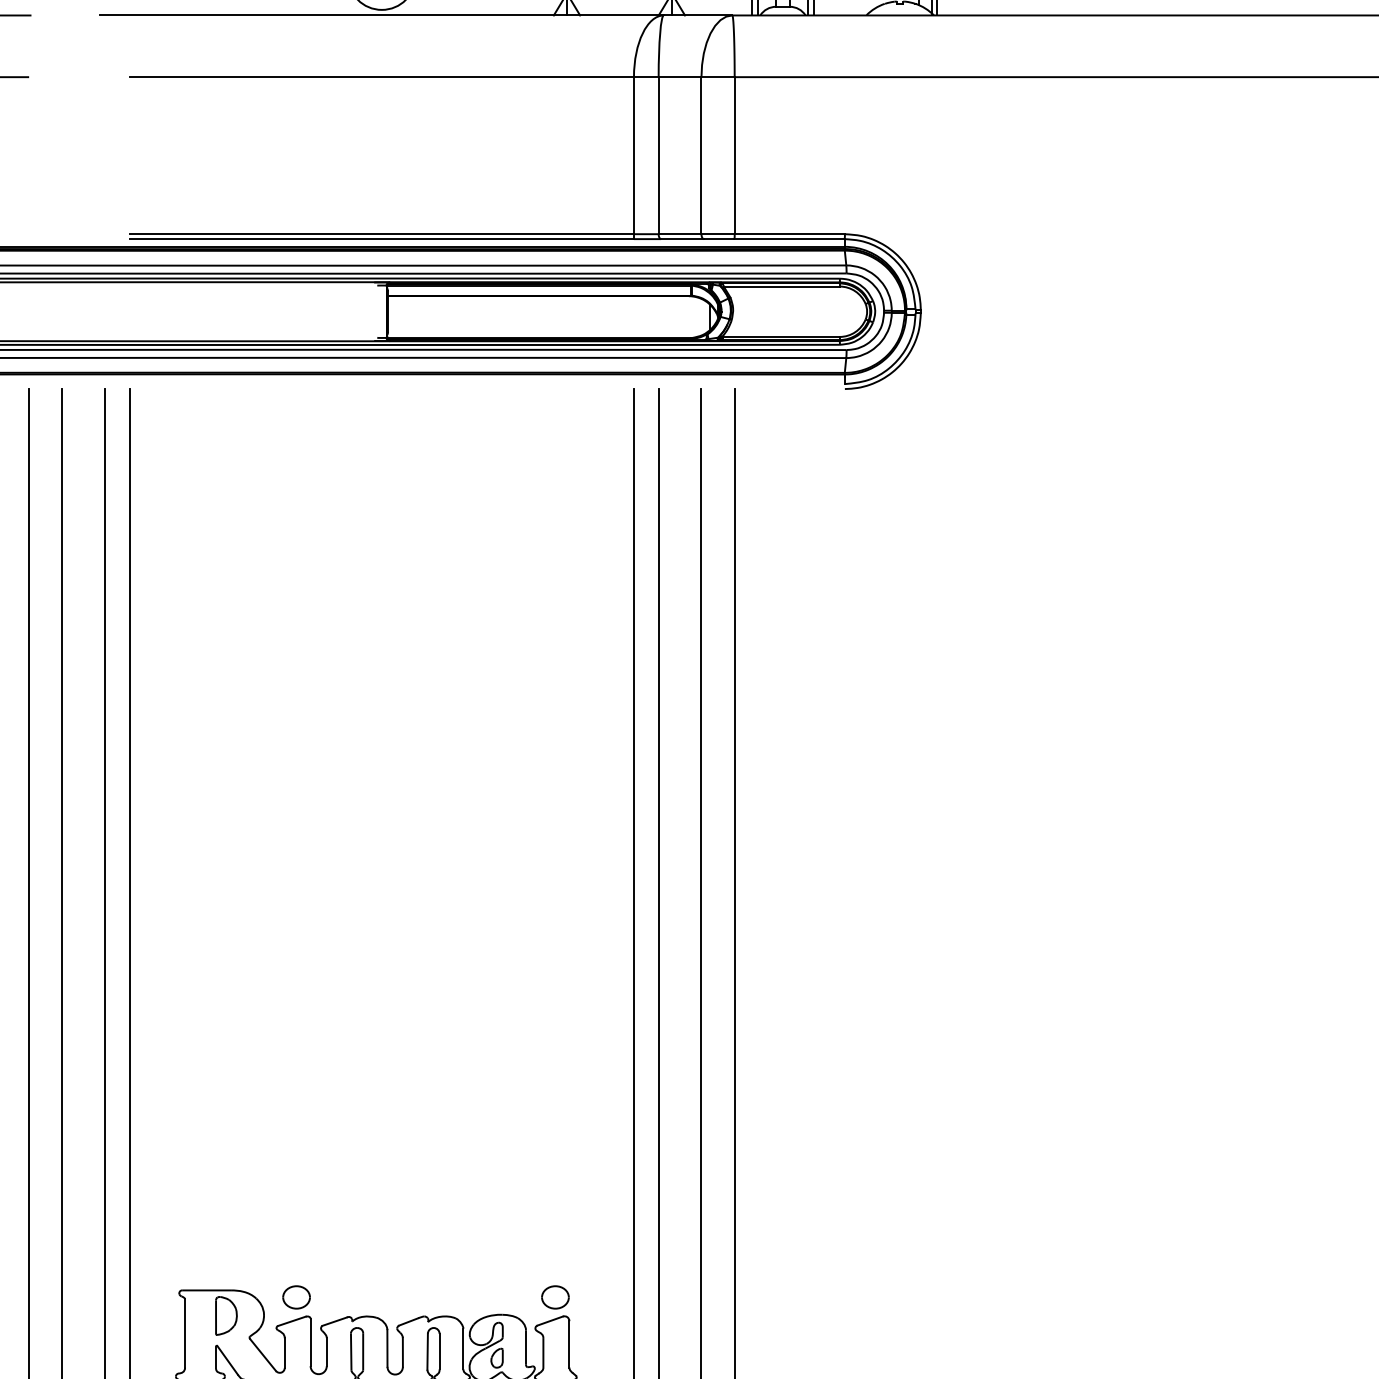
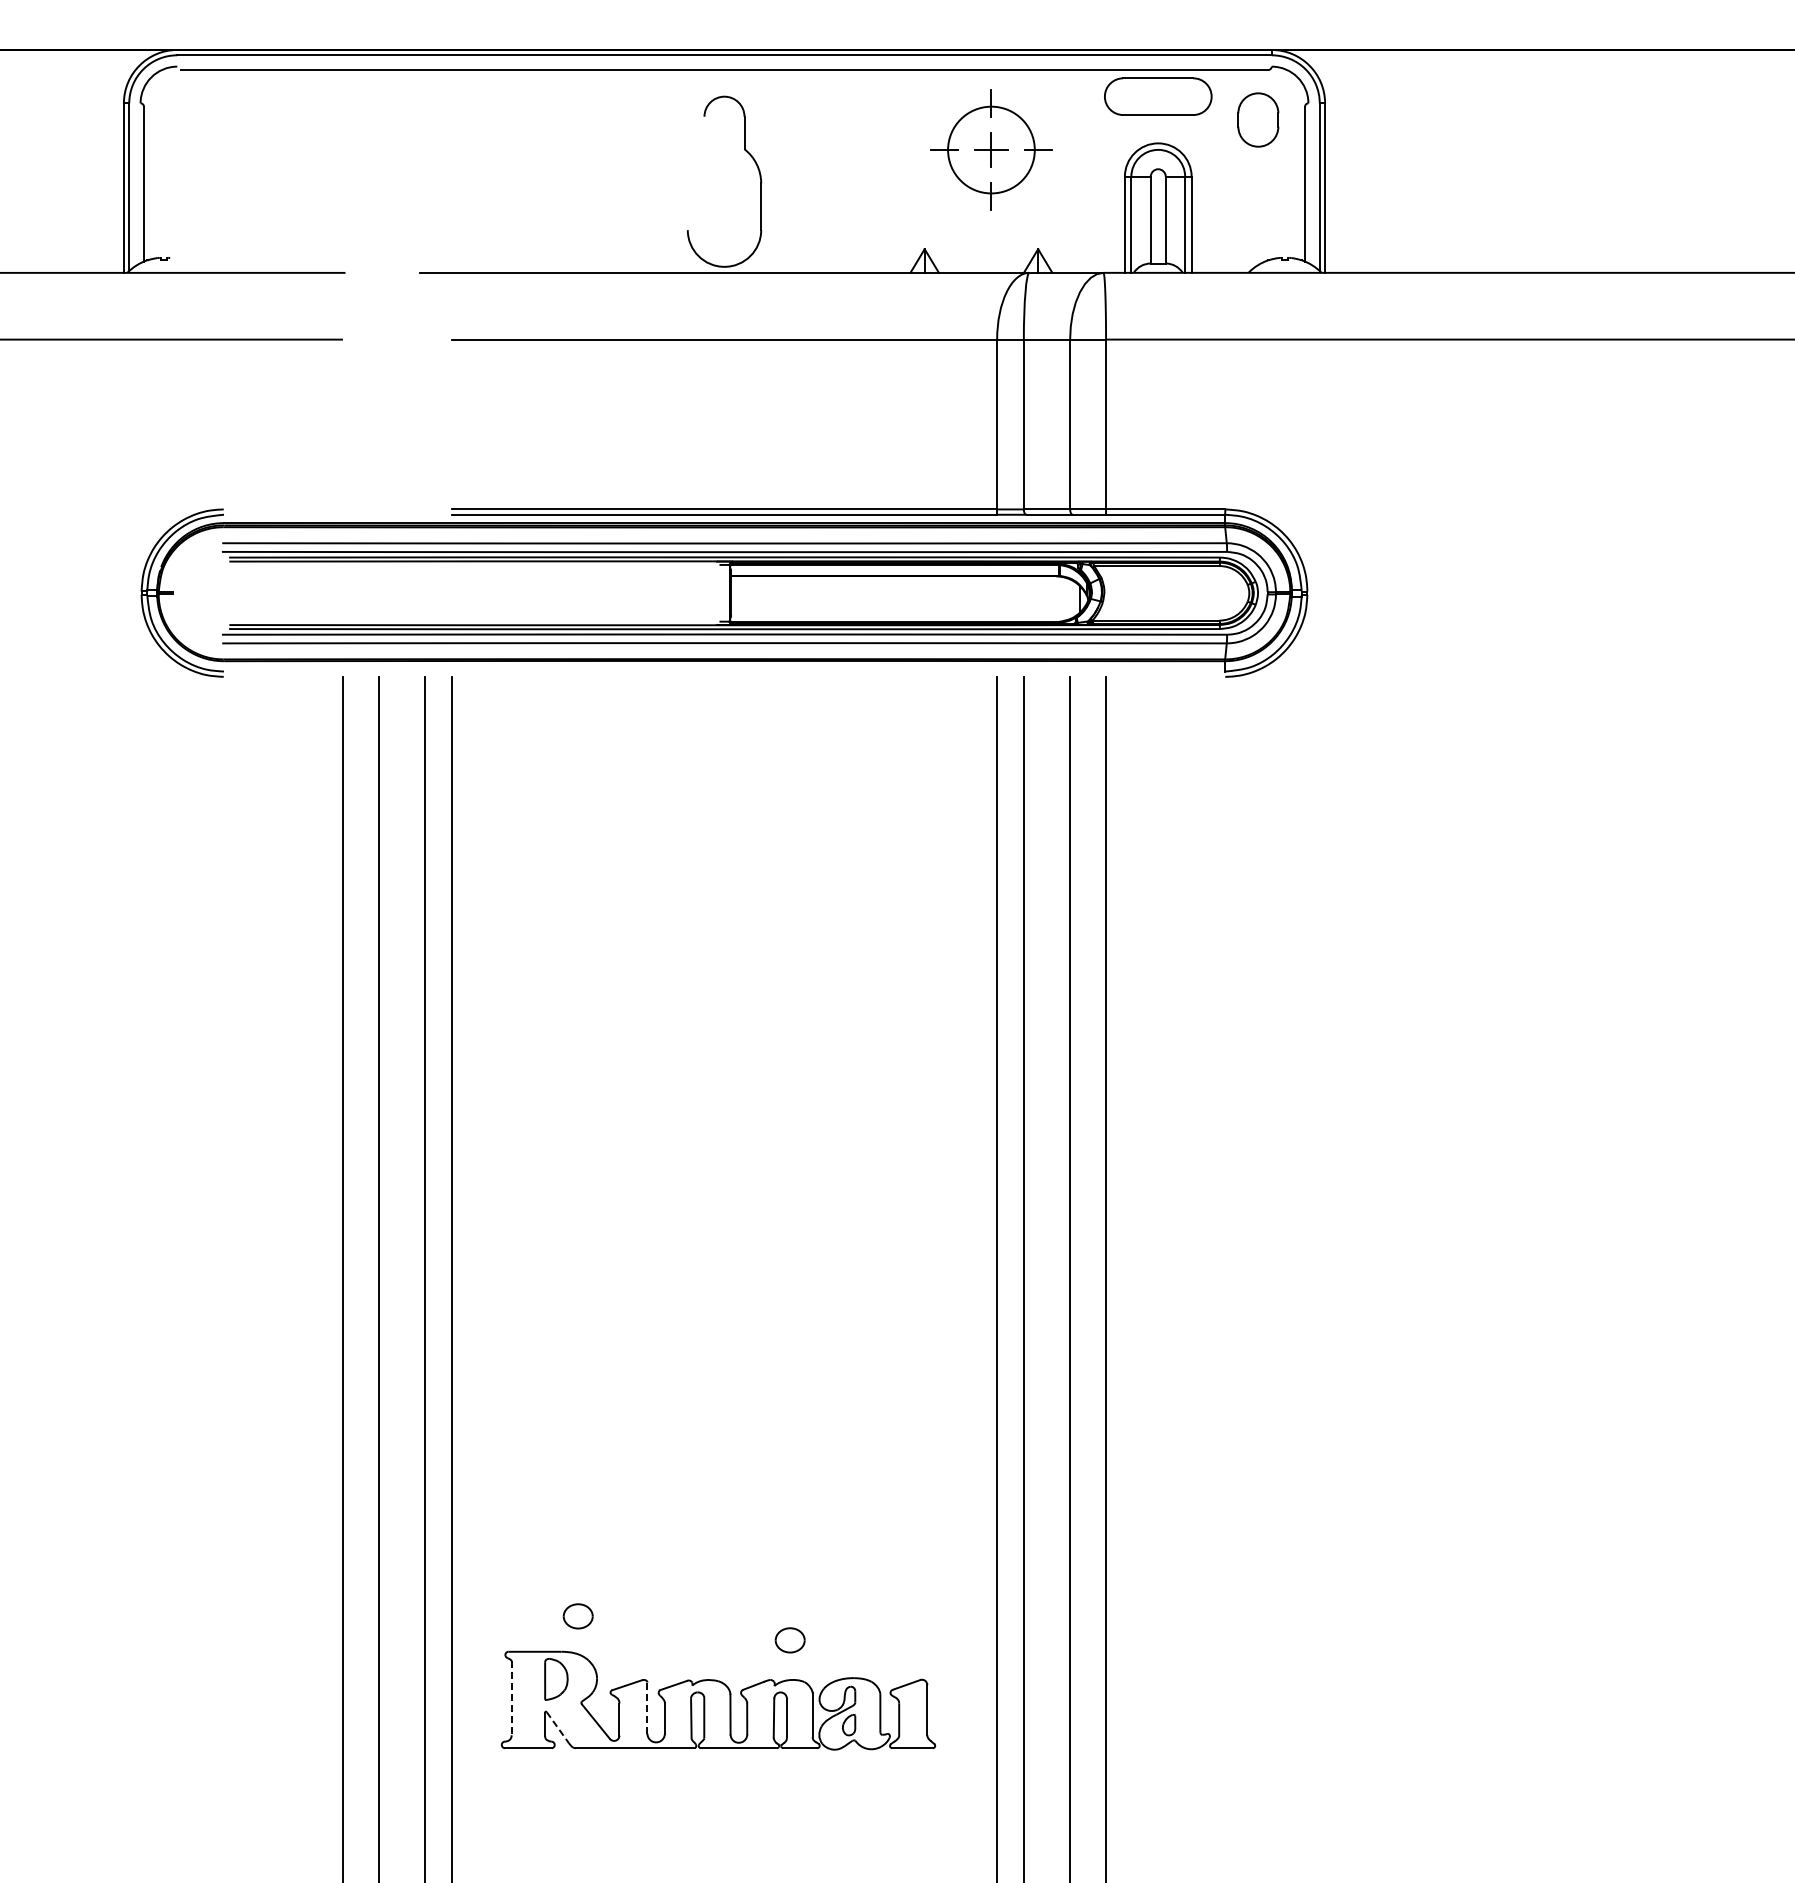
part: (295, 1297) -> (577, 1616), moved
part: (554, 1297) -> (789, 1640), moved
line: (184, 1333) -> (511, 1698), solid -> dashed
line: (310, 1342) -> (647, 1708), solid -> dashed
line: (227, 1360) -> (557, 1727), solid -> dashed

